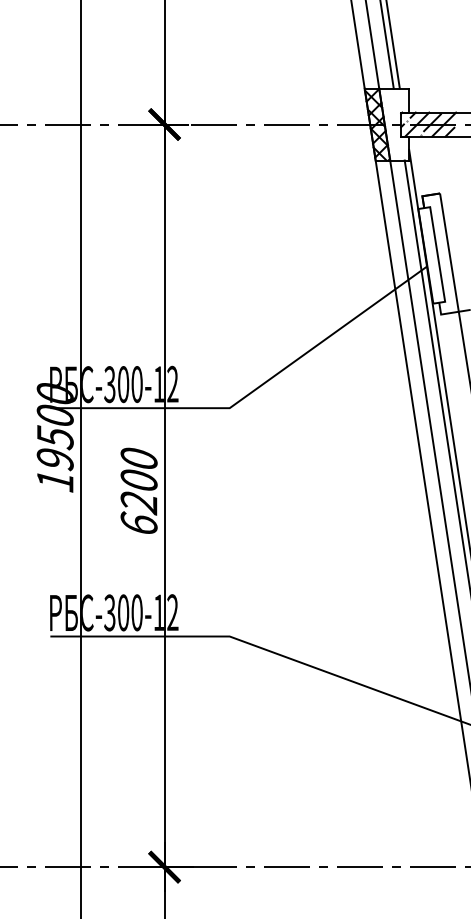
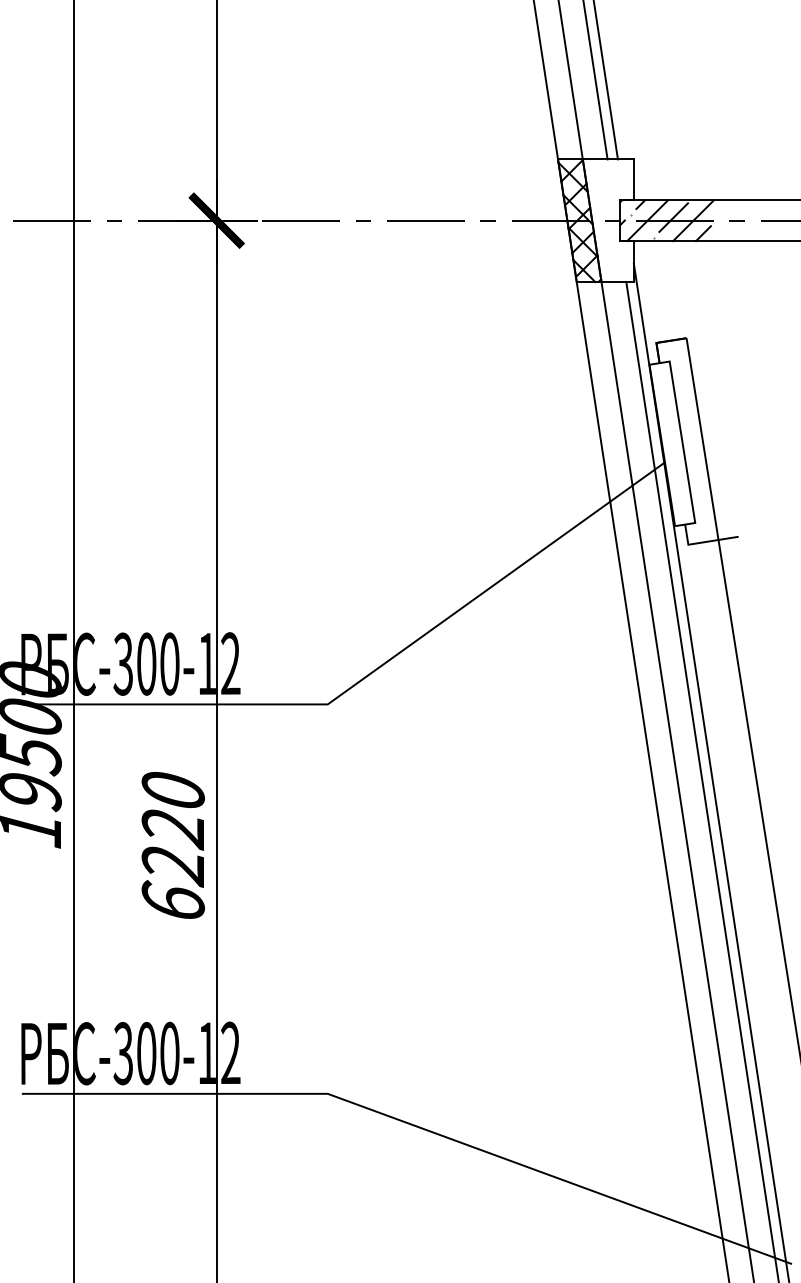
text: (138, 481) -> (172, 829), 6200 -> 6220

